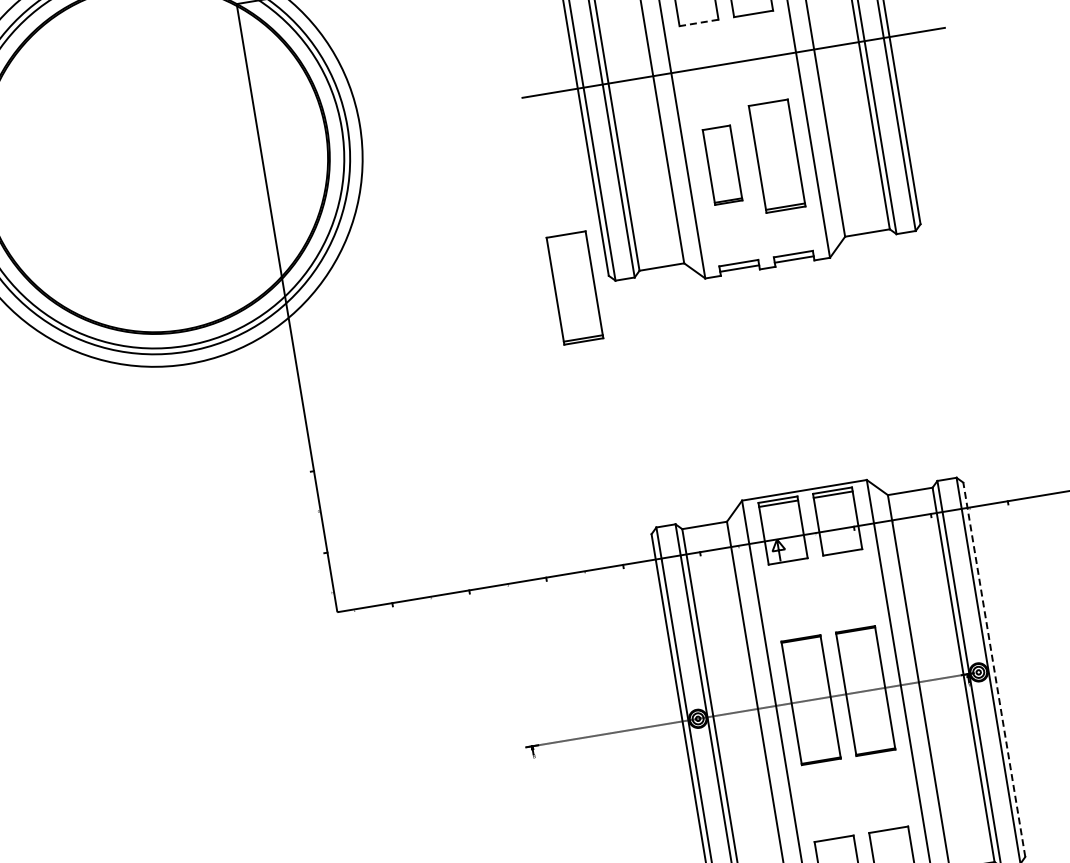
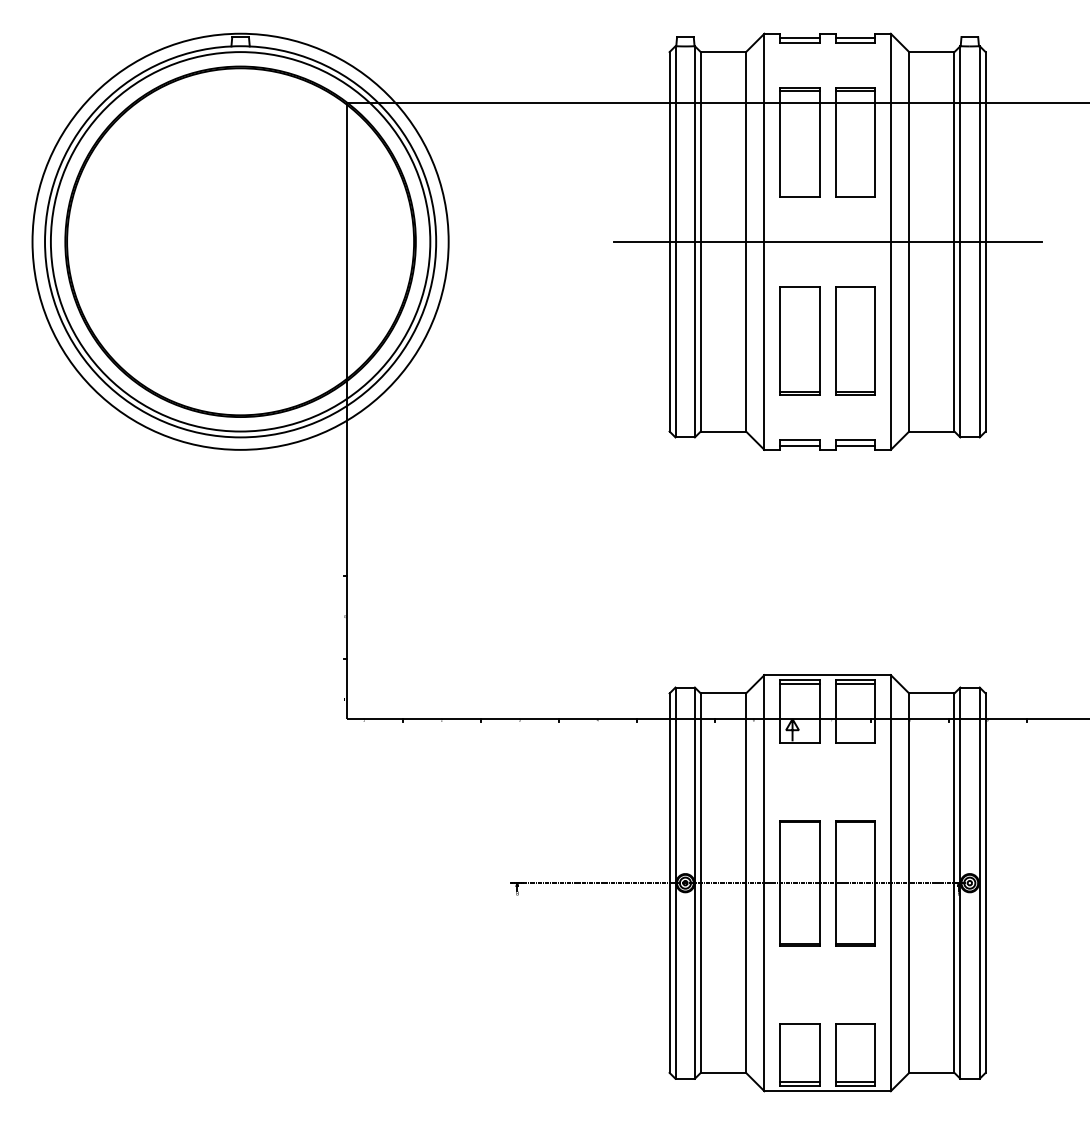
line: (698, 22) -> (799, 196), dashed -> solid
part: (722, 164) -> (799, 340), size x1.43
part: (575, 287) -> (634, 437), removed
line: (994, 670) -> (985, 883), dashed -> solid

